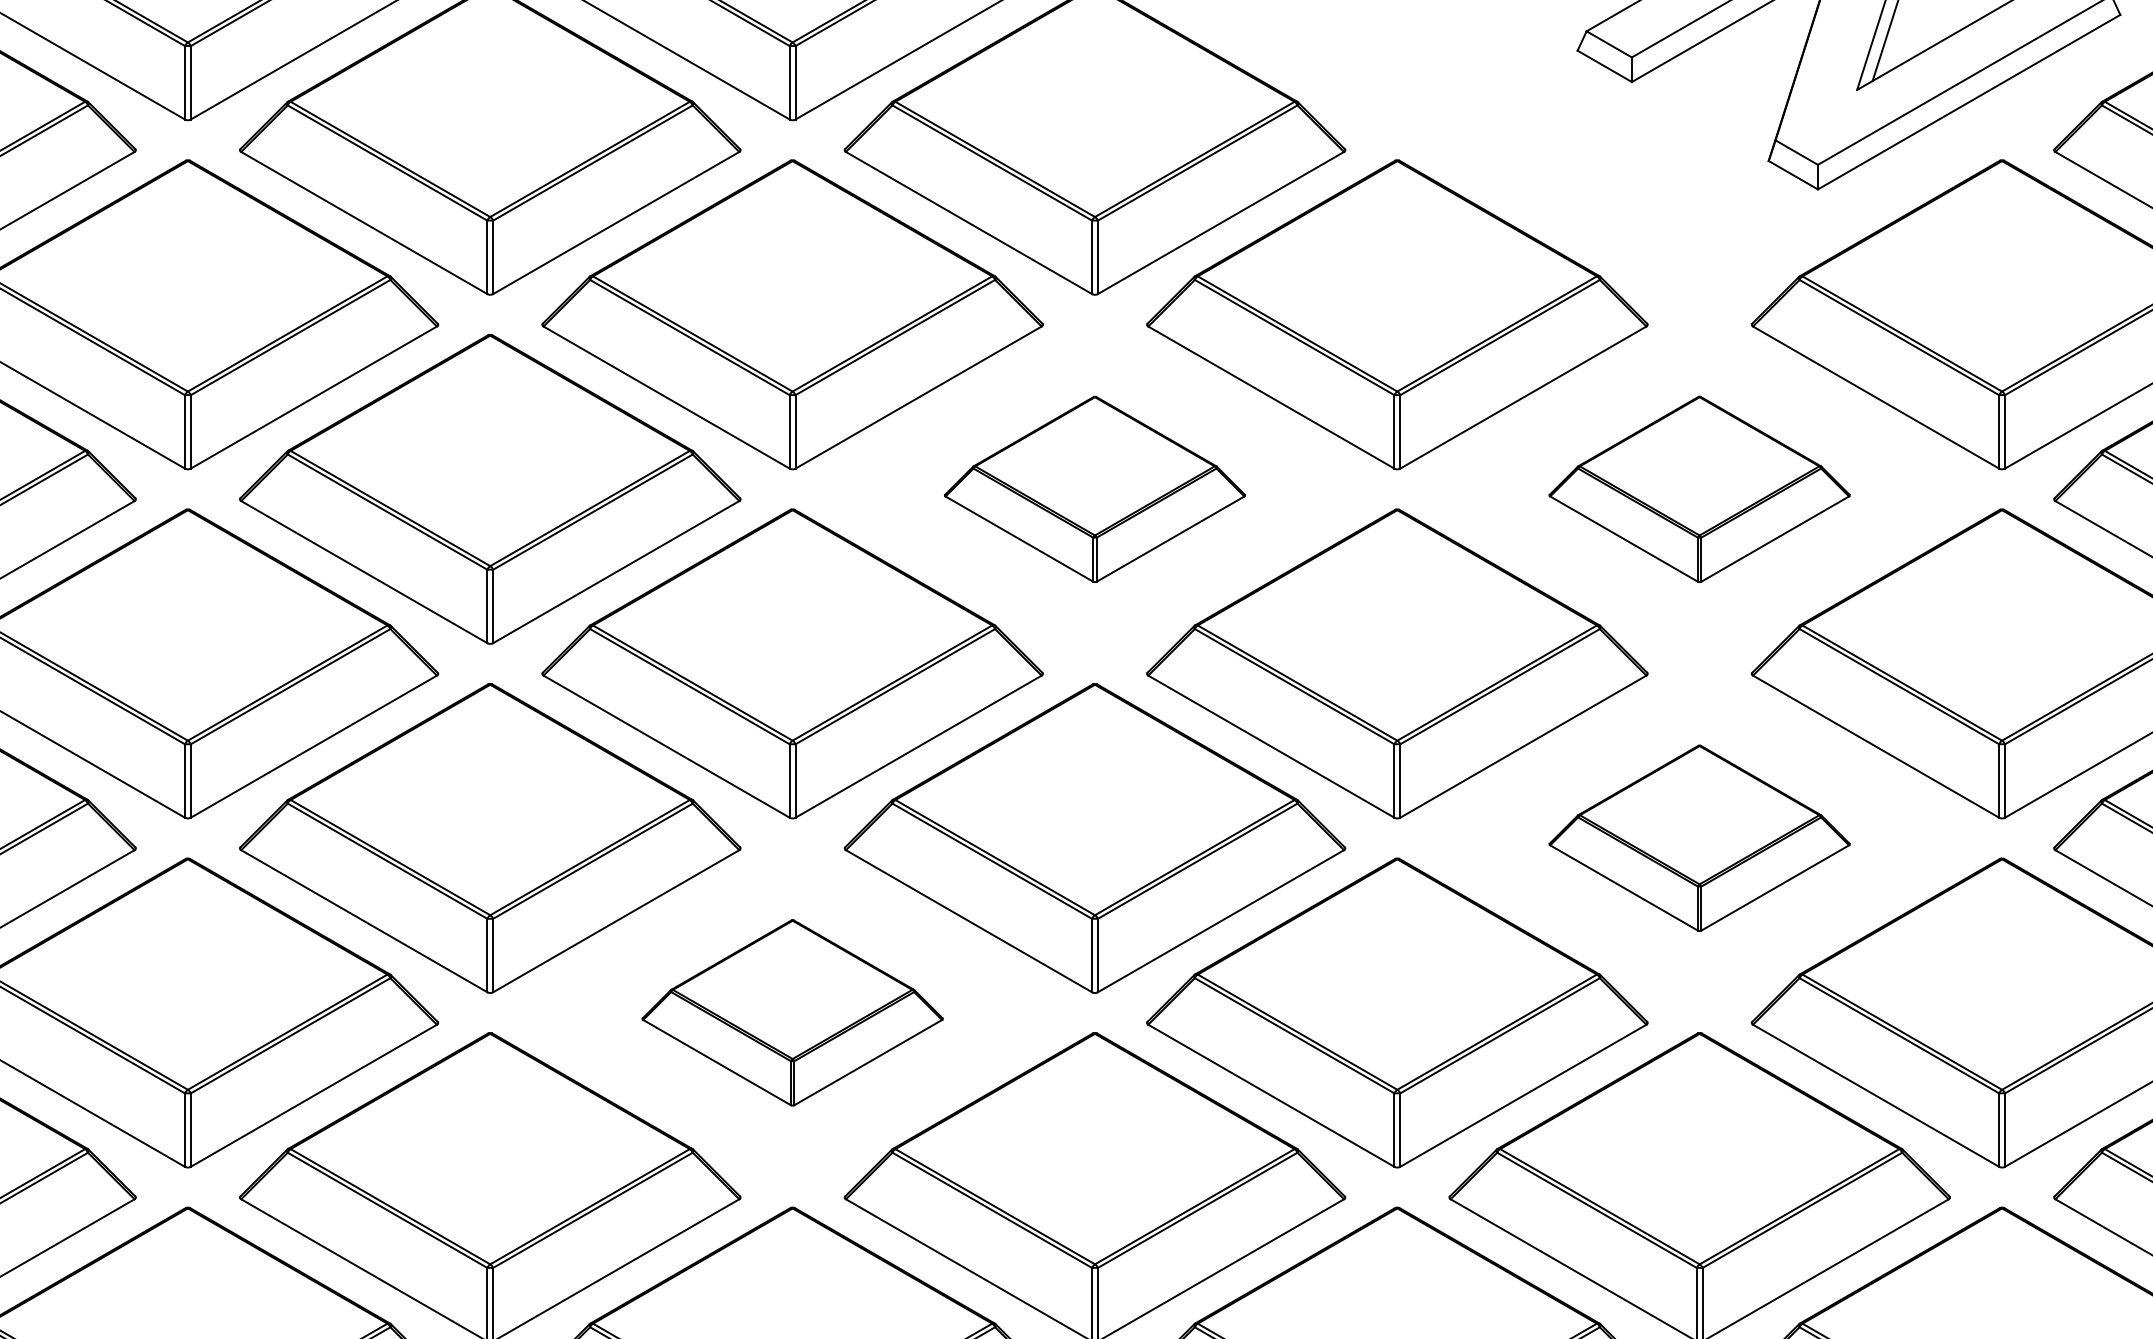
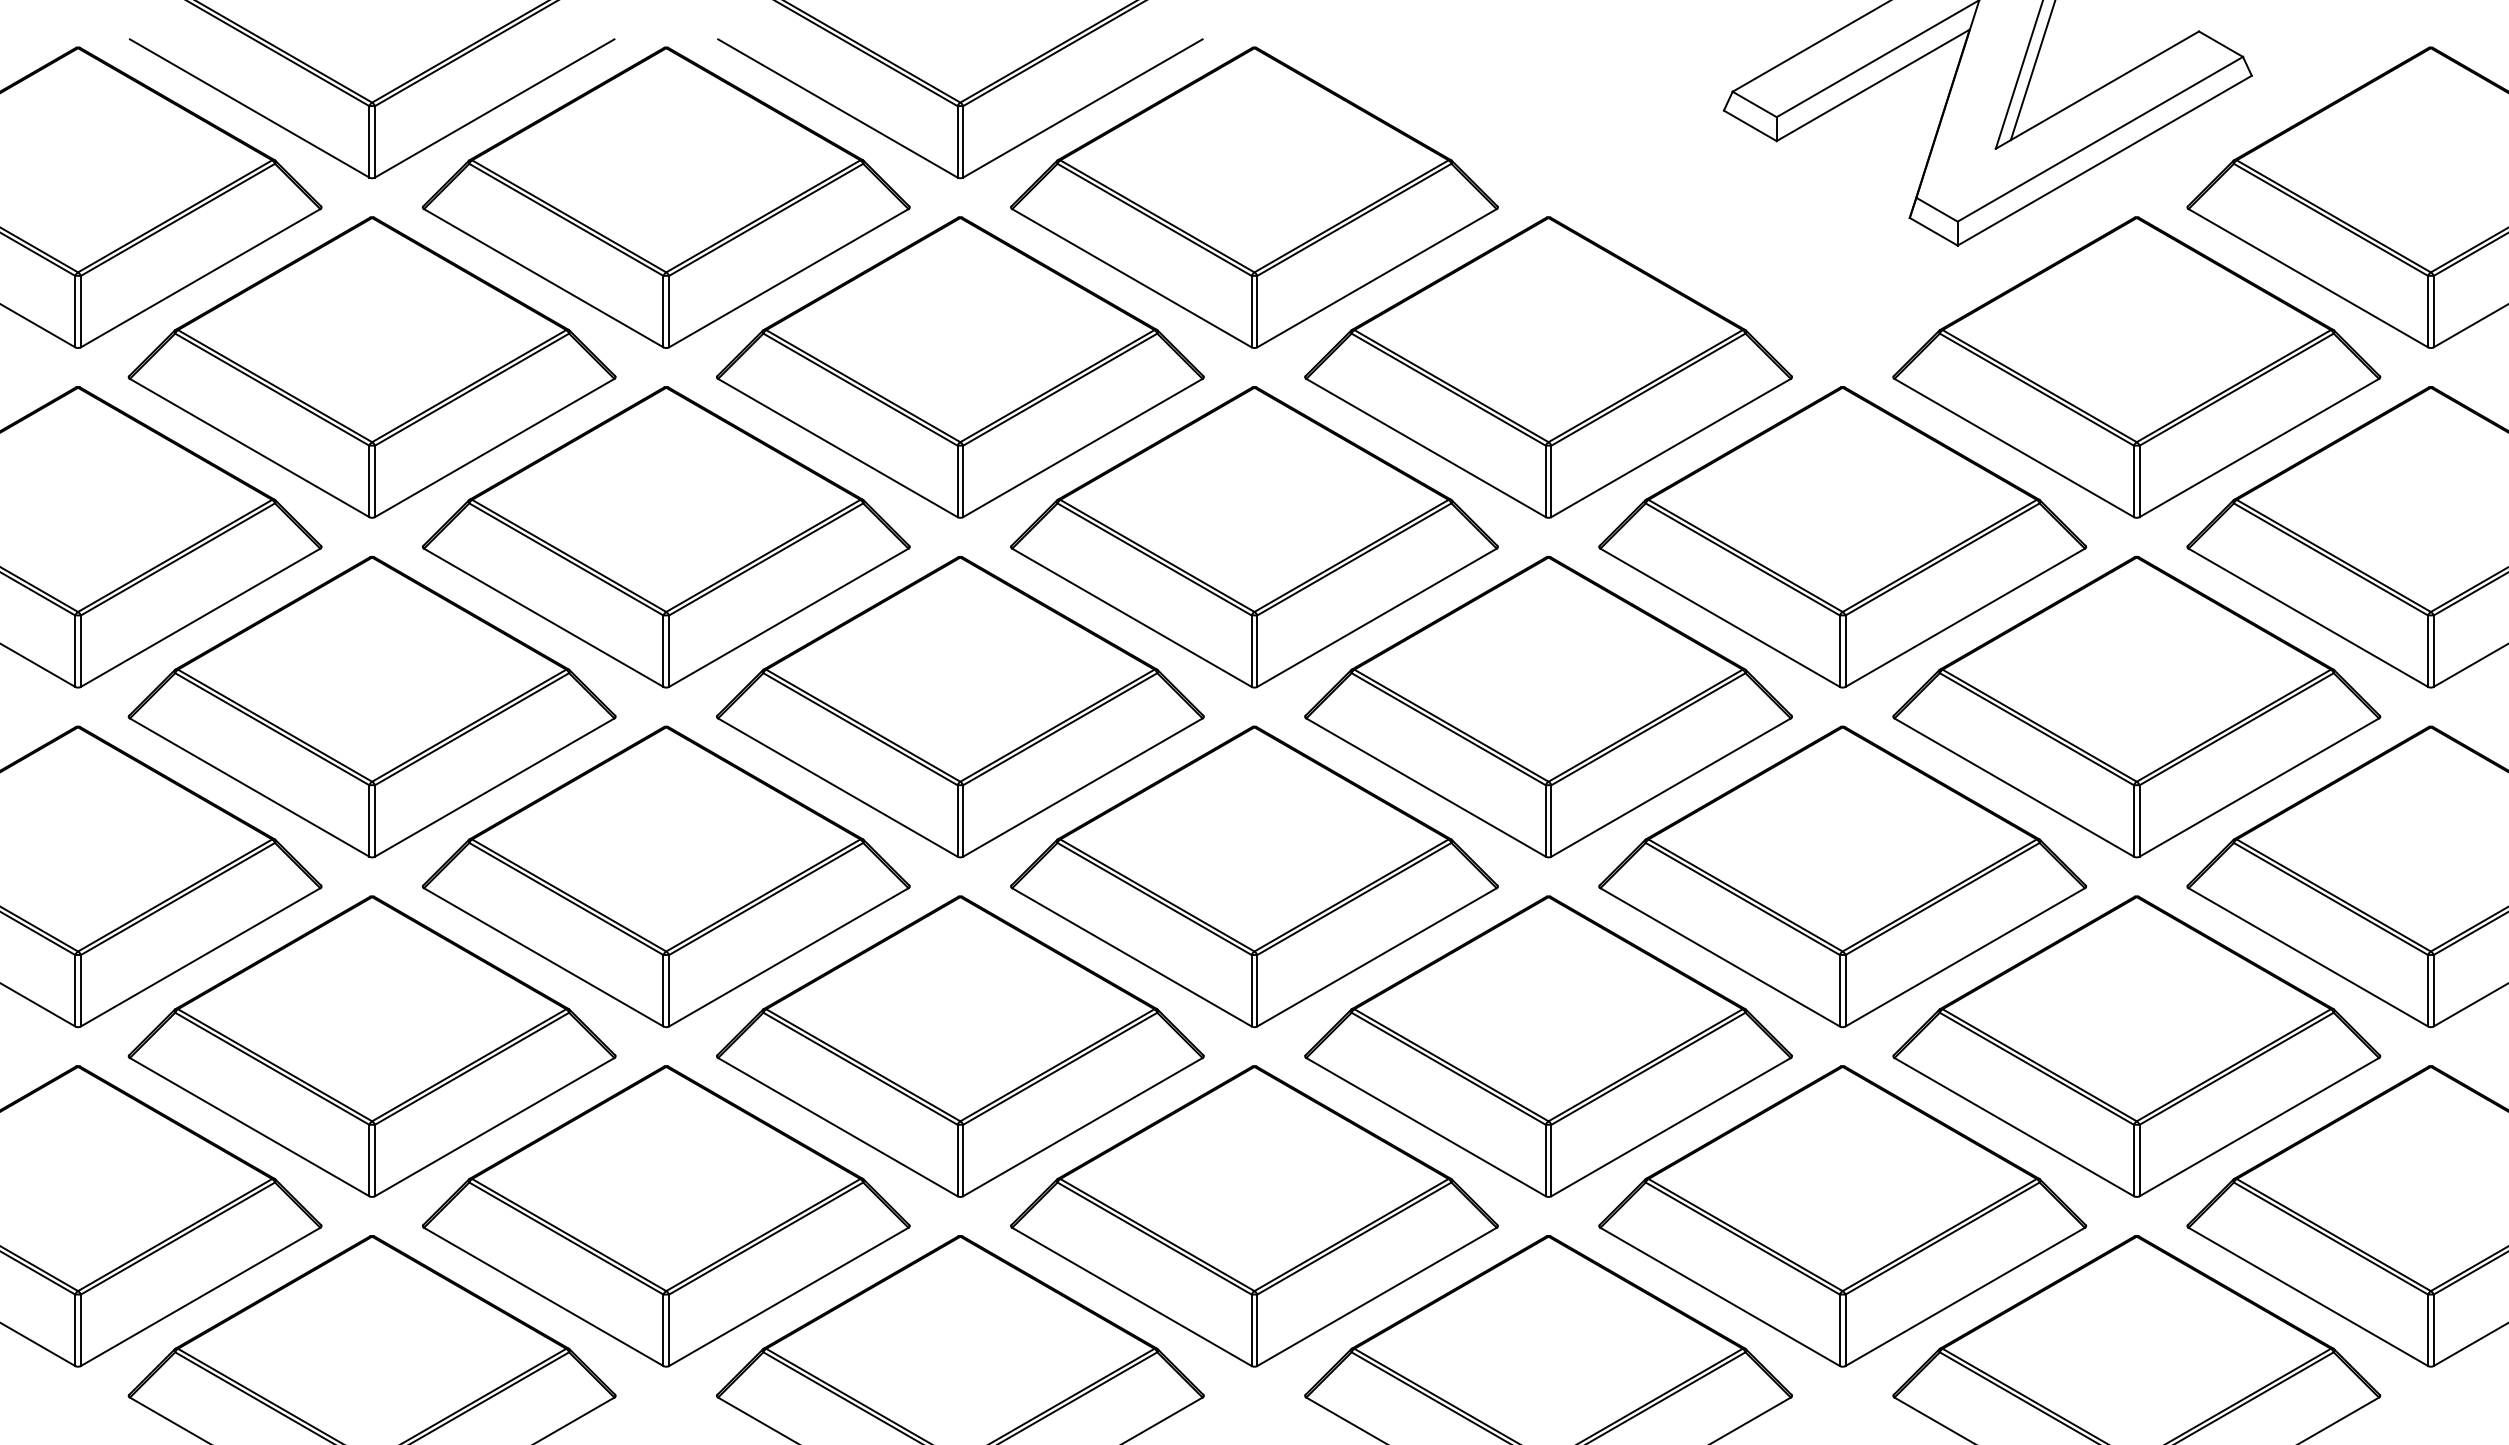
part: (1095, 489) -> (1254, 537), size x1.67
part: (1699, 489) -> (1842, 537), size x1.67
part: (1699, 838) -> (1842, 876), size x1.67
part: (792, 1012) -> (960, 1046), size x1.67

